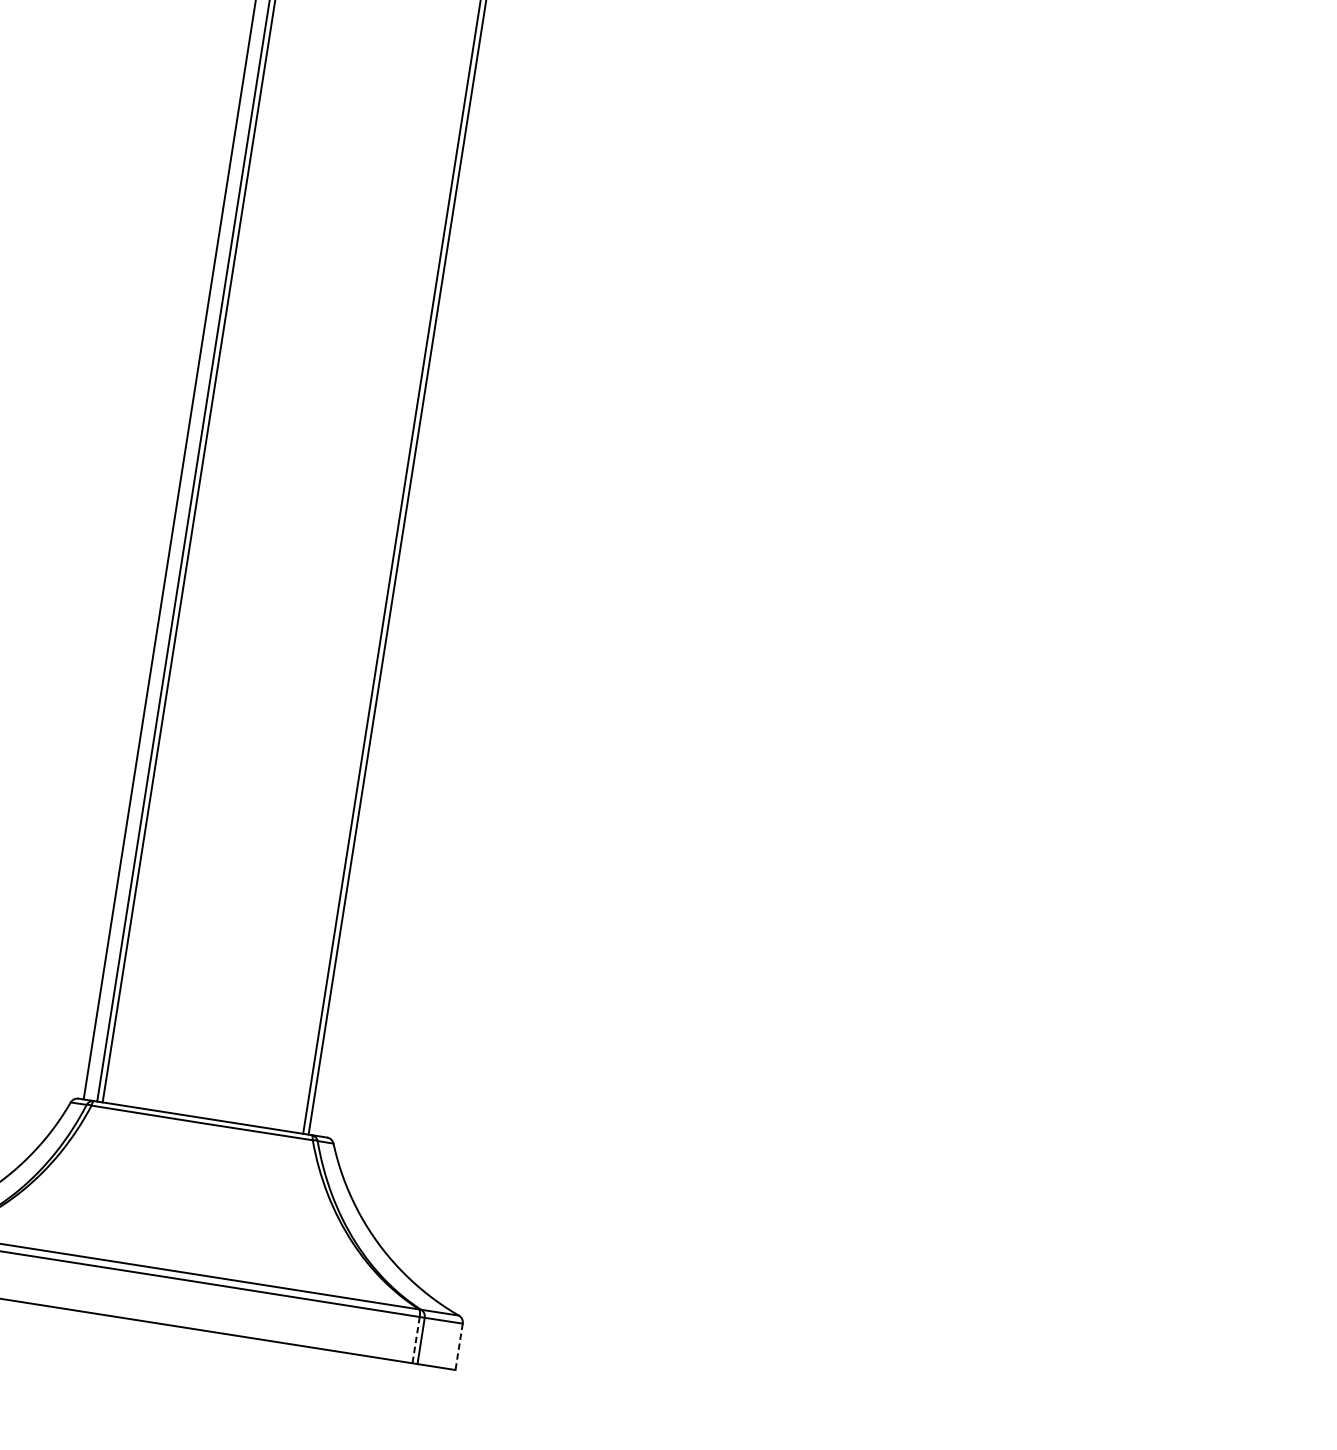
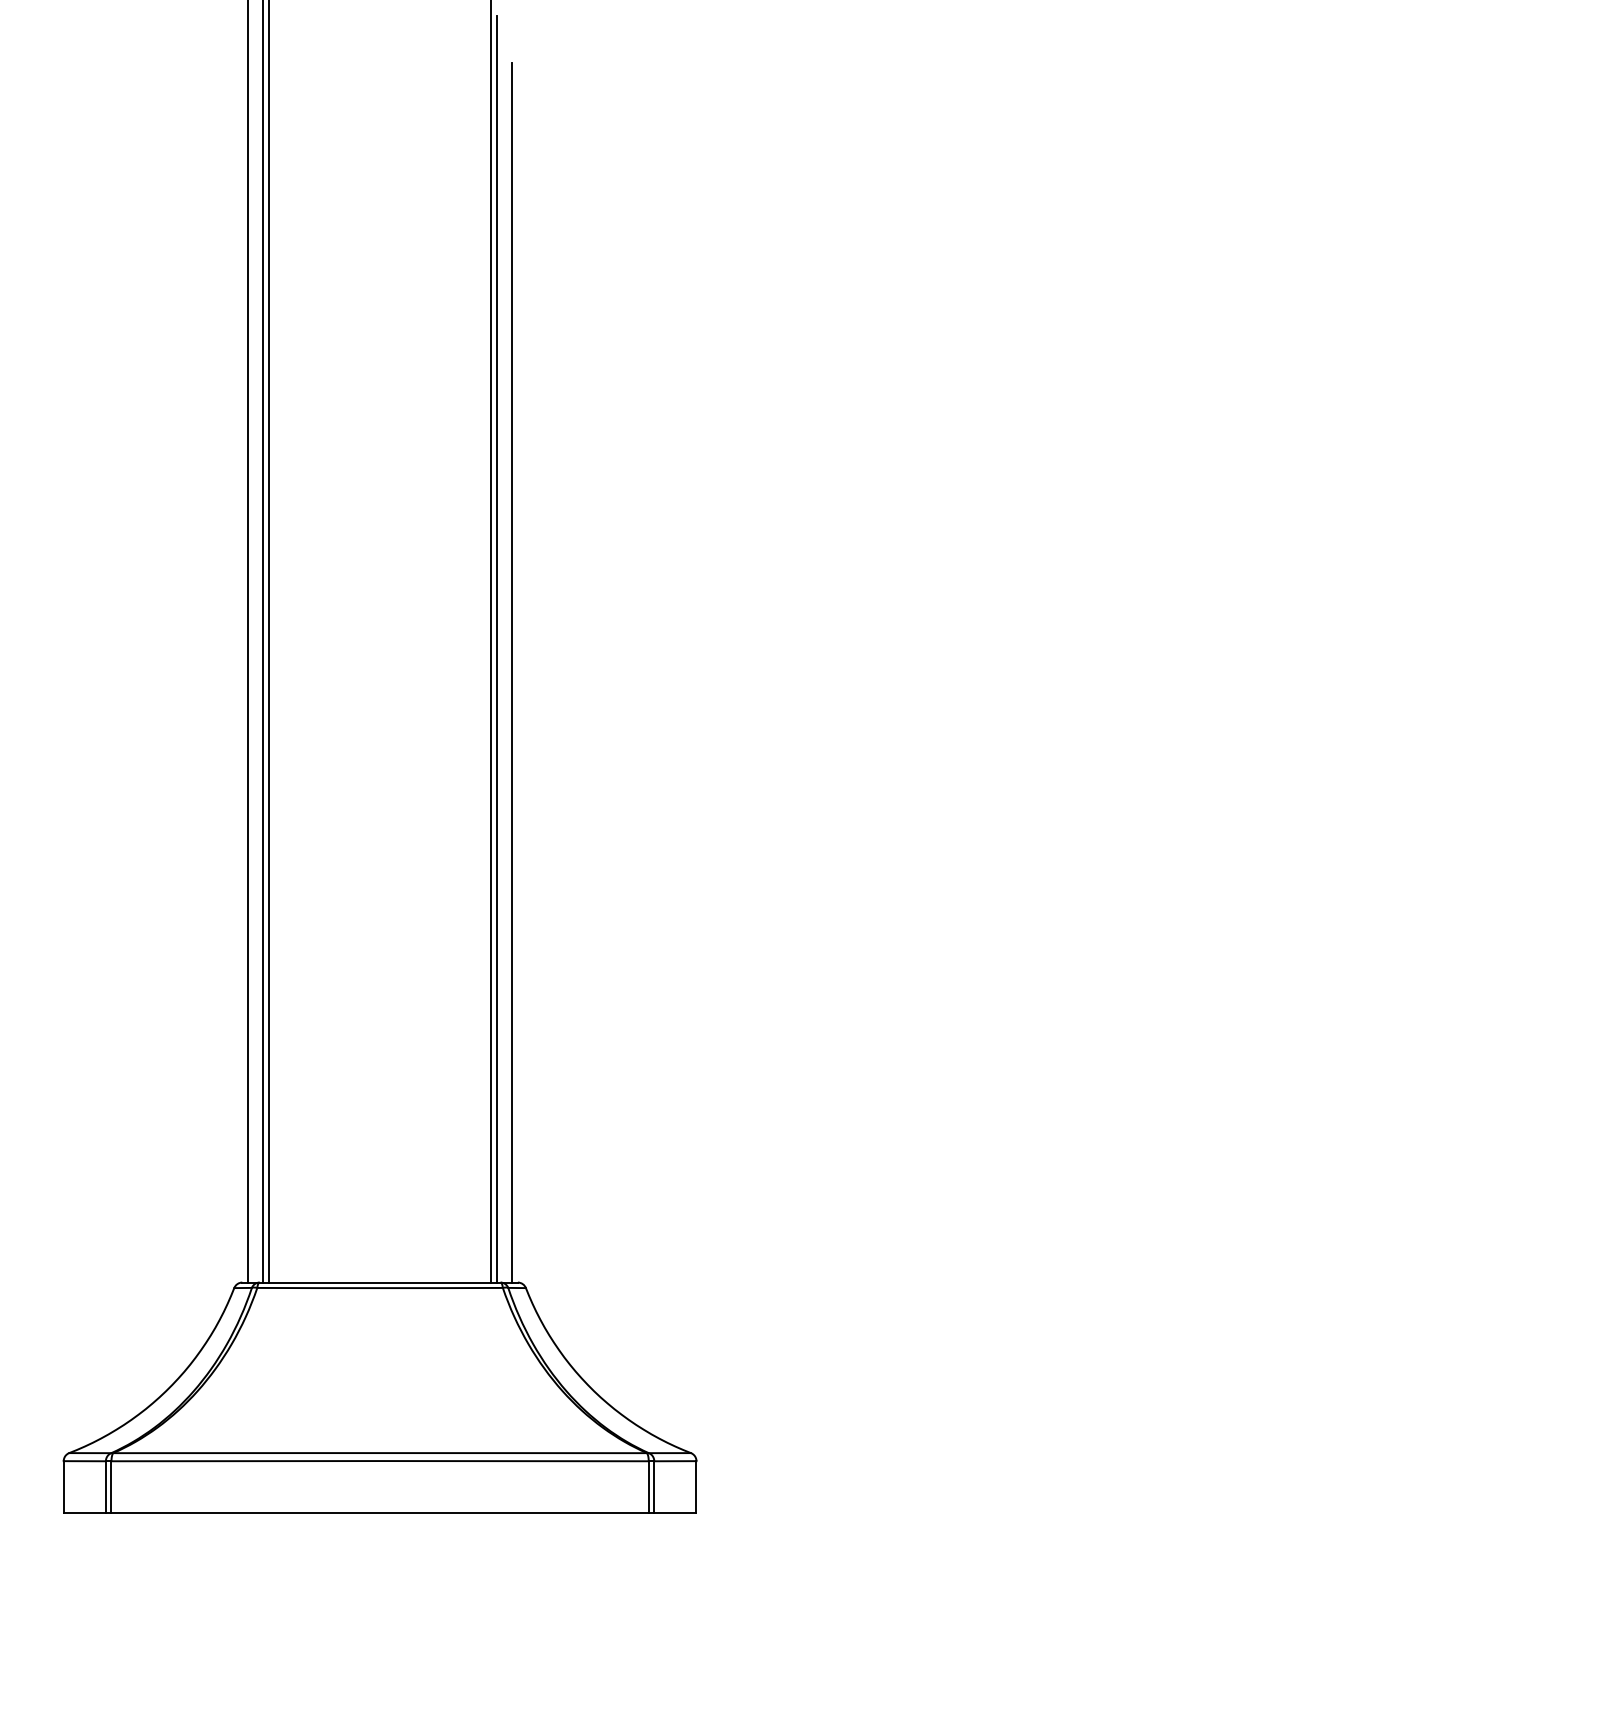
line: (408, 587) -> (512, 672), added
line: (415, 1339) -> (648, 1486), dashed -> solid
line: (459, 1346) -> (696, 1486), dashed -> solid

